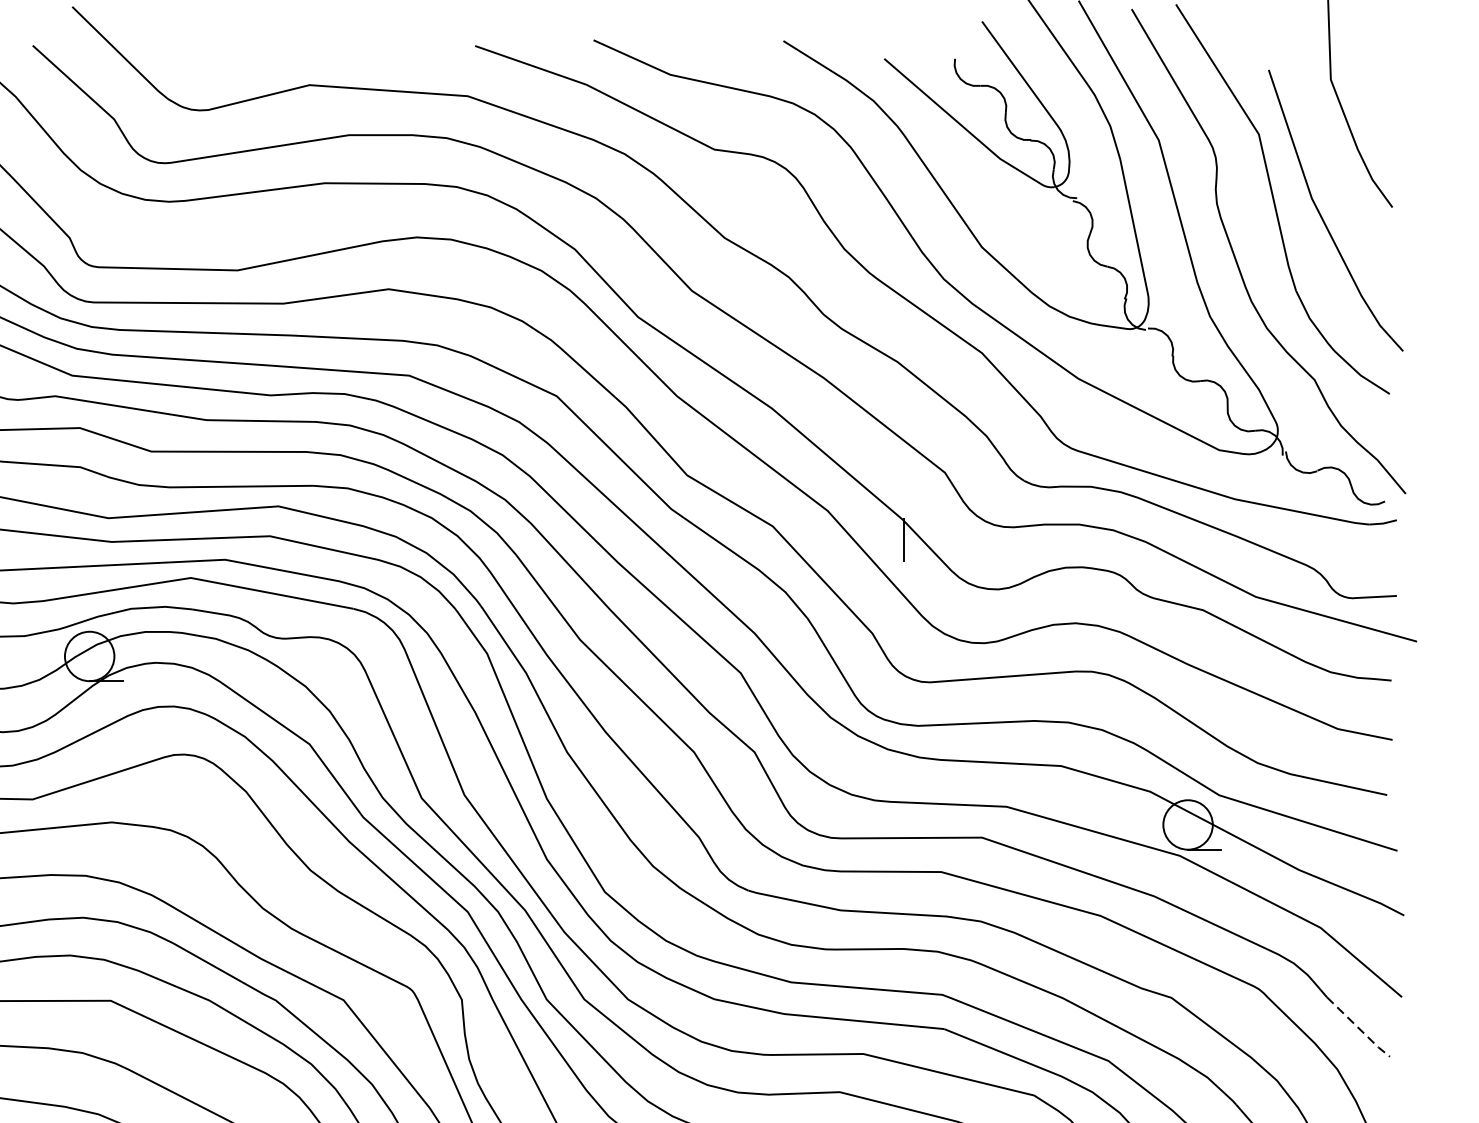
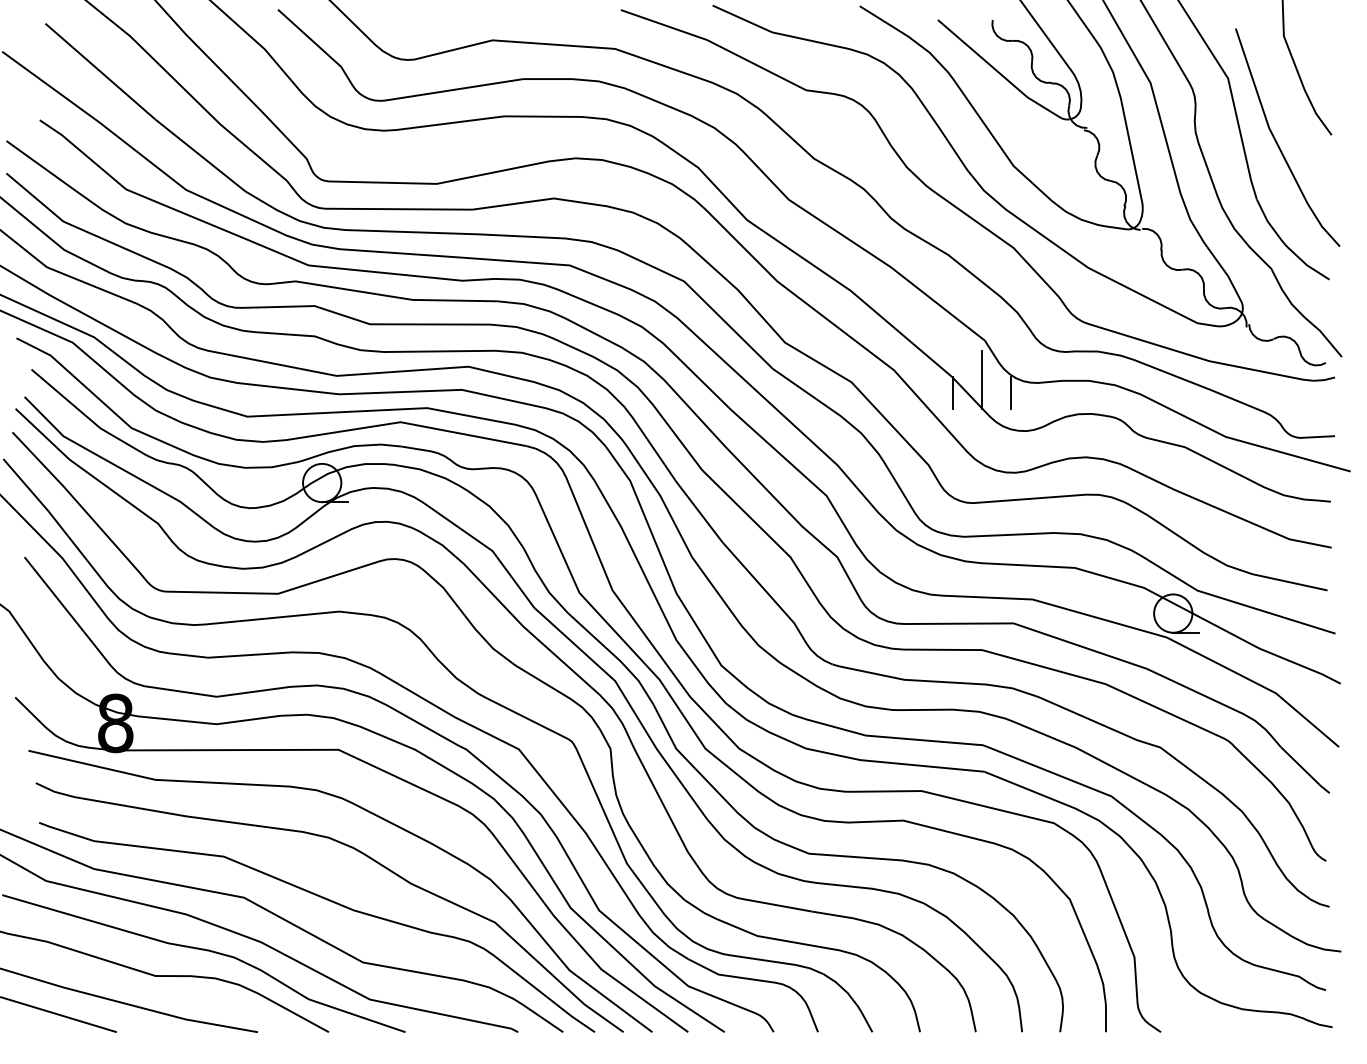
line: (941, 522) -> (982, 379), added
line: (978, 539) -> (1010, 392), added
line: (1358, 1028) -> (1305, 771), dashed -> solid

